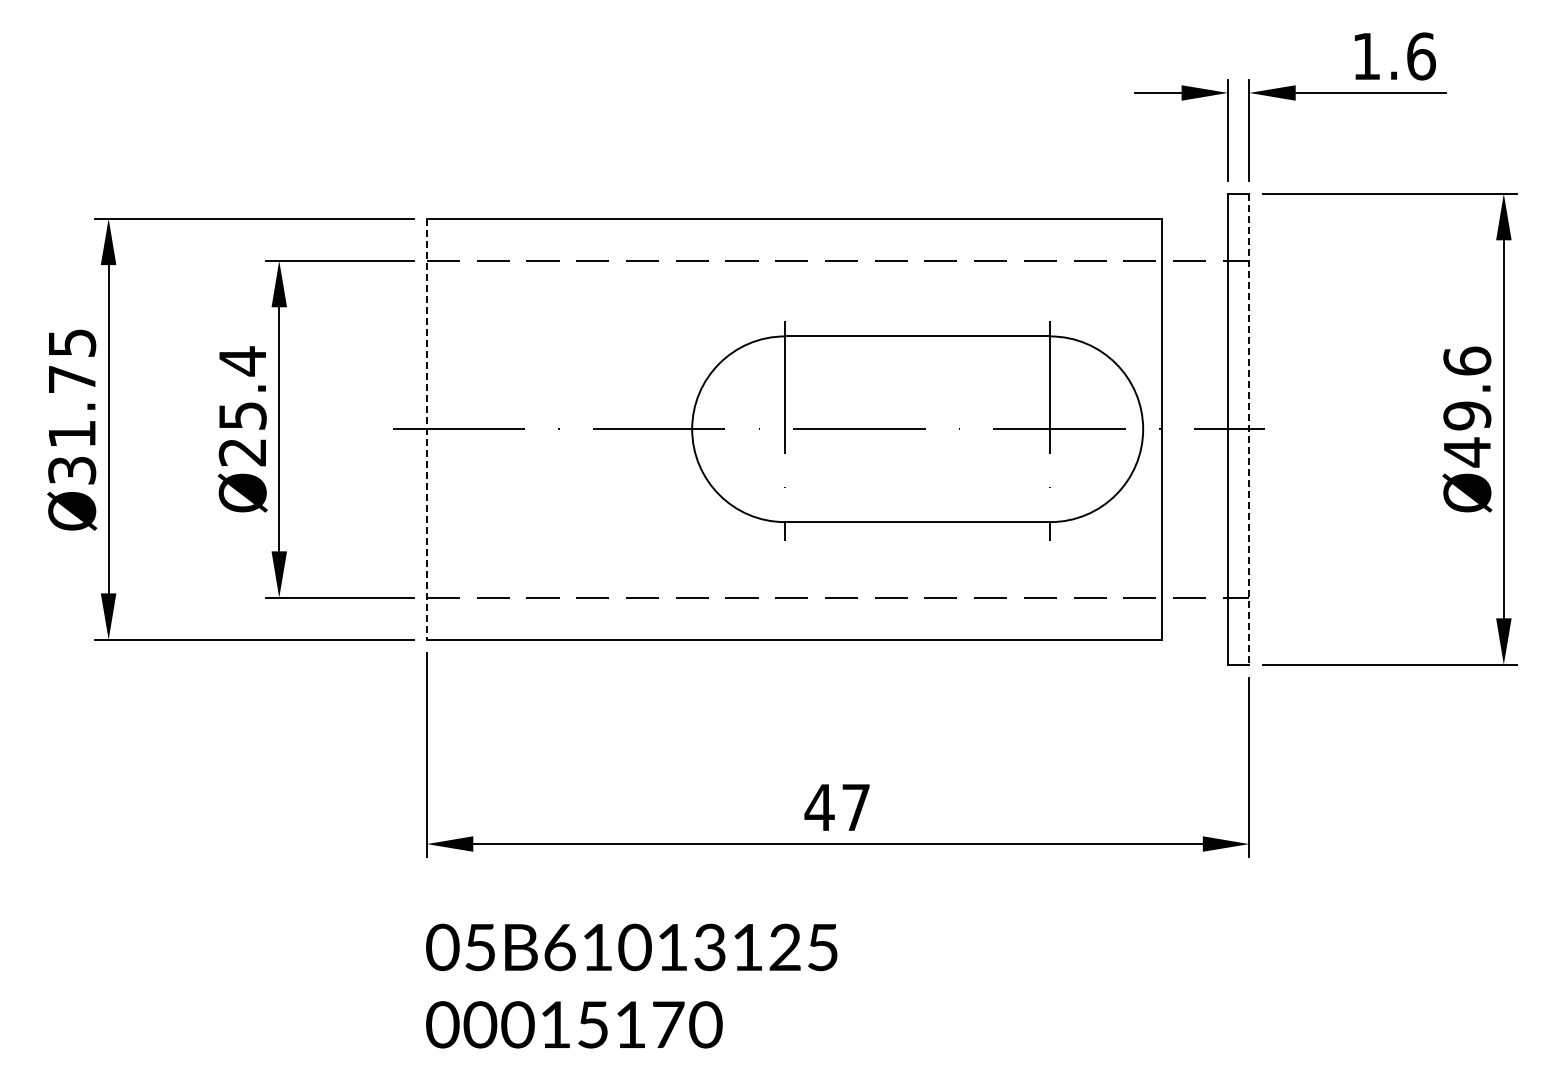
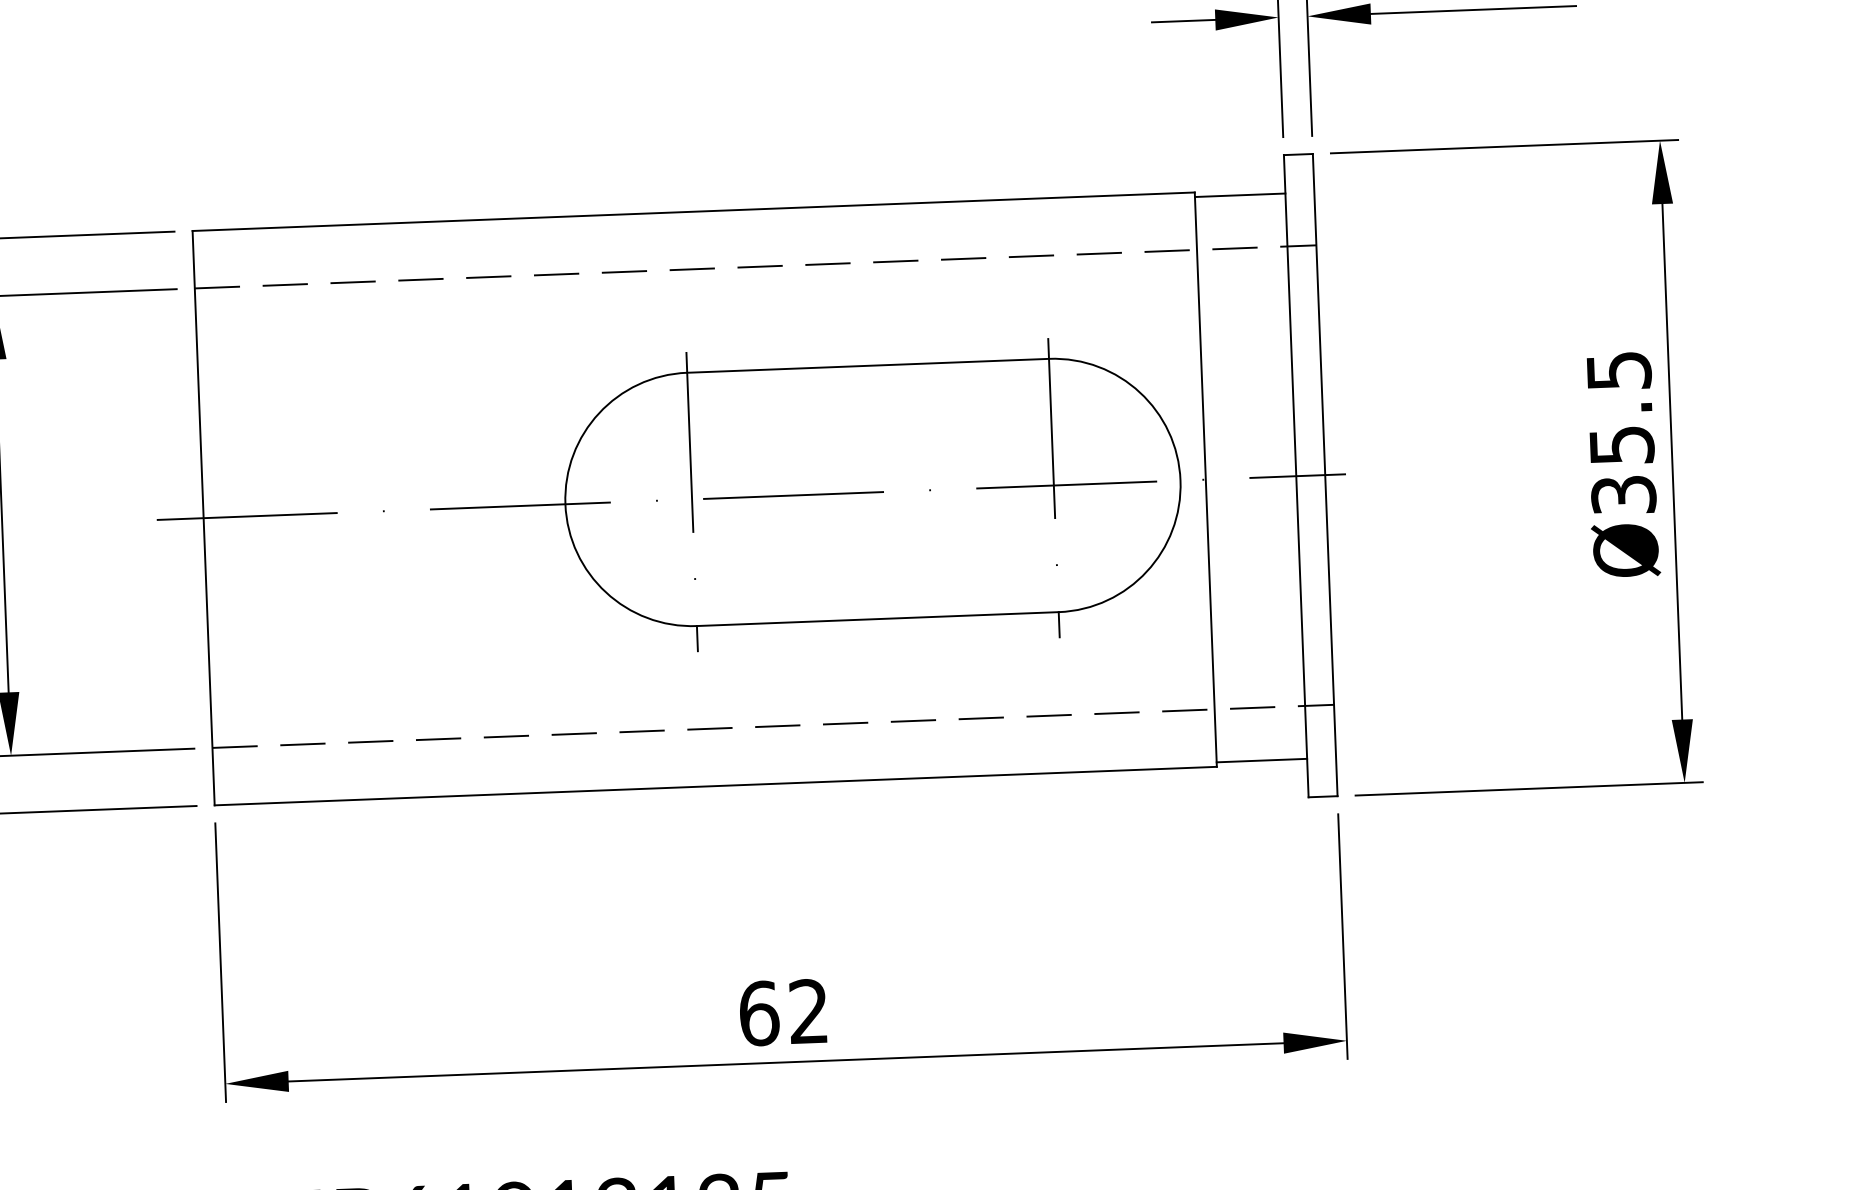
line: (1194, 222) -> (1239, 195), added
text: (1467, 406) -> (1621, 432), Ø49.6 -> Ø35.5
line: (426, 429) -> (203, 518), dashed -> solid
line: (1249, 429) -> (1325, 475), dashed -> solid
line: (1194, 636) -> (1261, 760), added
text: (836, 807) -> (782, 1012), 47 -> 62

